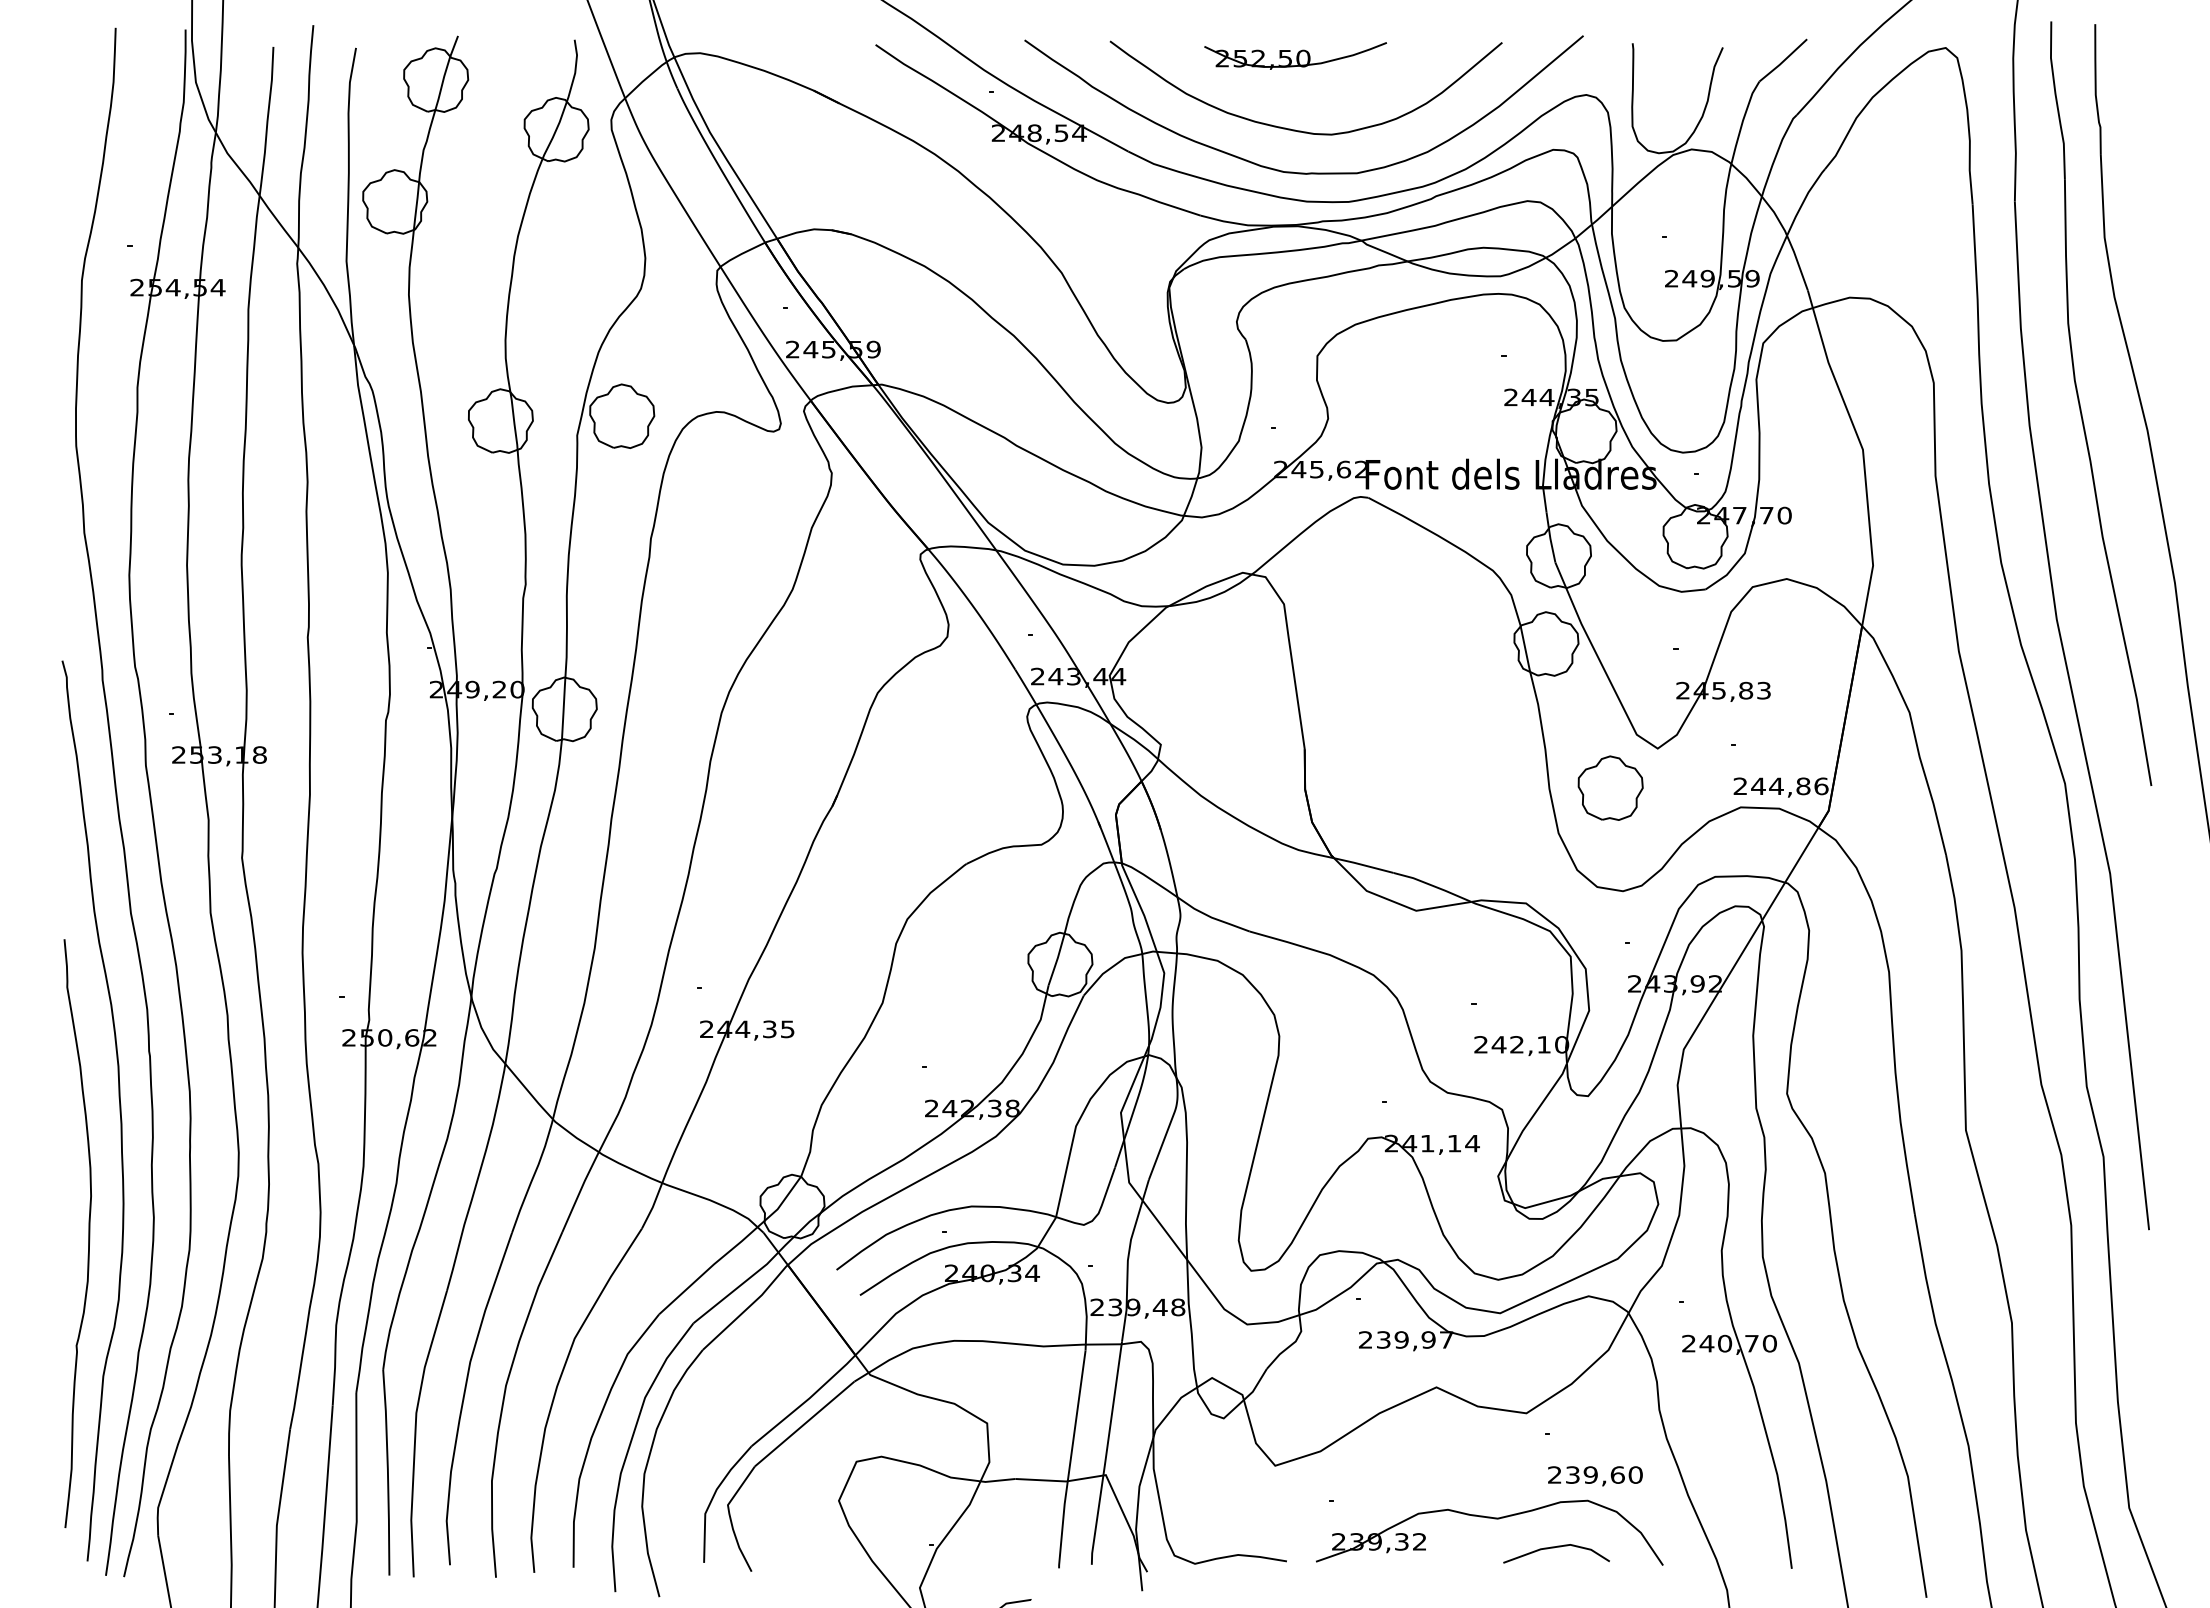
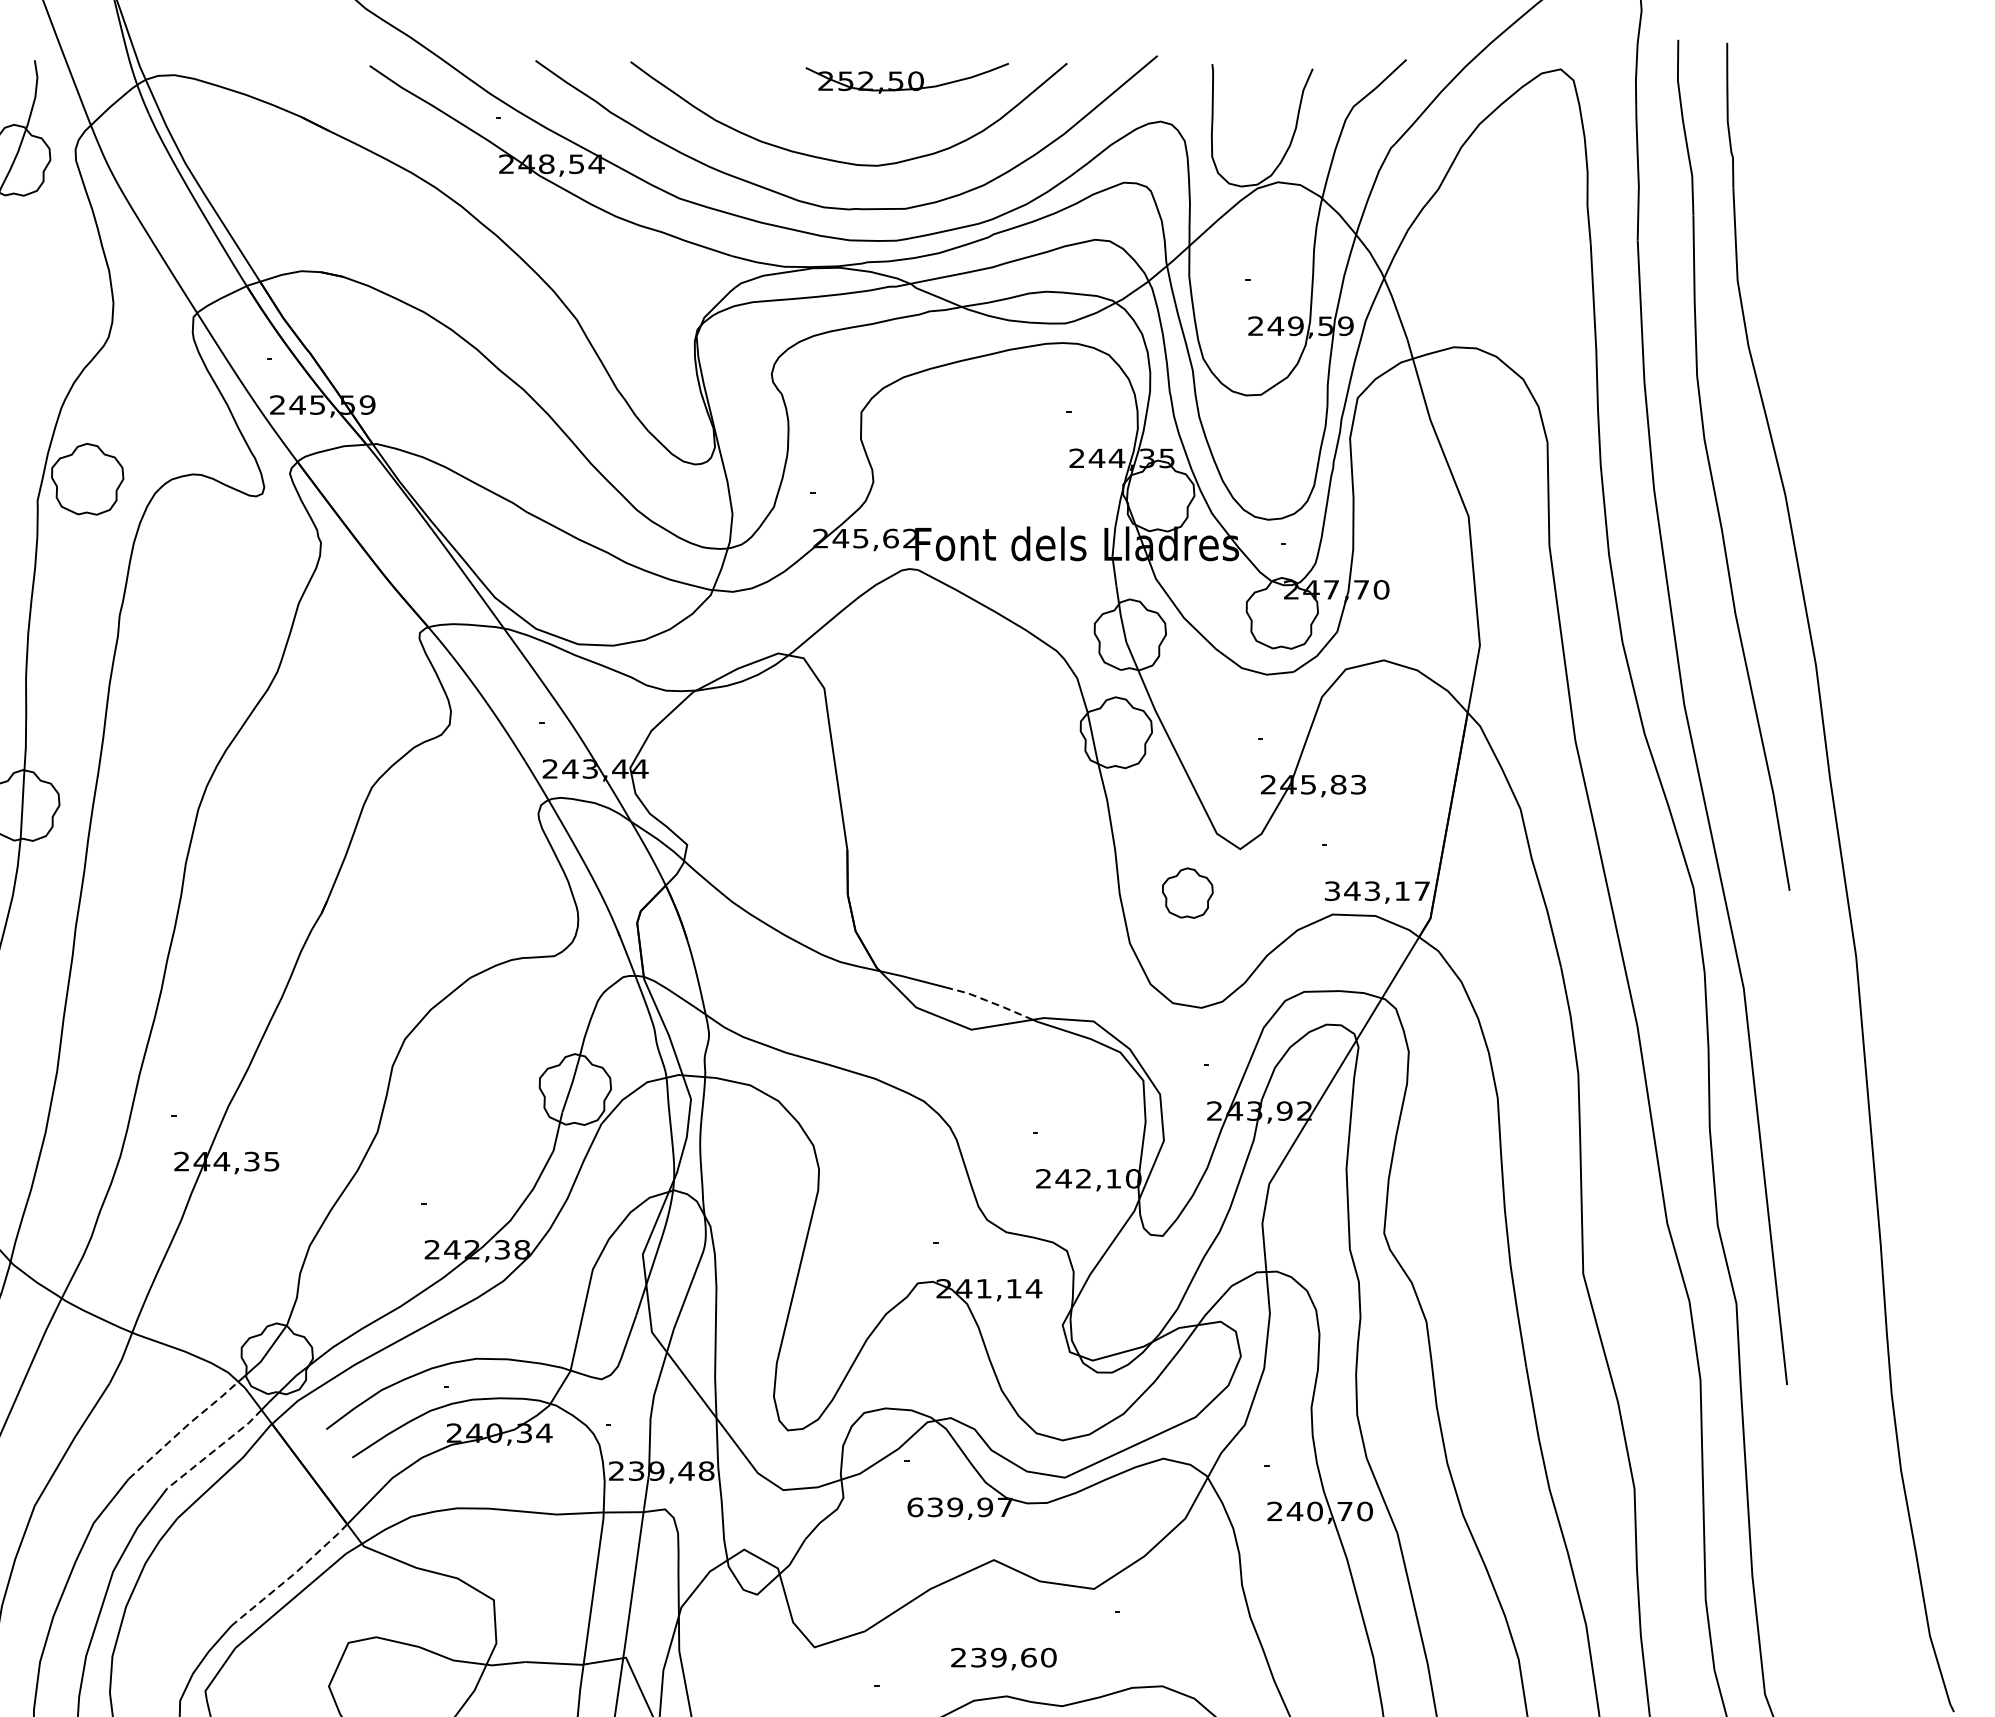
part: (1295, 55) -> (907, 77), moved
text: (1780, 786) -> (1376, 891), 244,86 -> 343,17
part: (1610, 787) -> (1187, 892), size x0.7
line: (1432, 885) -> (989, 1001), solid -> dashed
line: (708, 1268) -> (183, 1427), solid -> dashed
line: (736, 1288) -> (214, 1450), solid -> dashed
text: (1365, 1339) -> (914, 1506), 239,97 -> 639,97
line: (805, 1401) -> (291, 1575), solid -> dashed
text: (1595, 1476) -> (1004, 1659), moved

